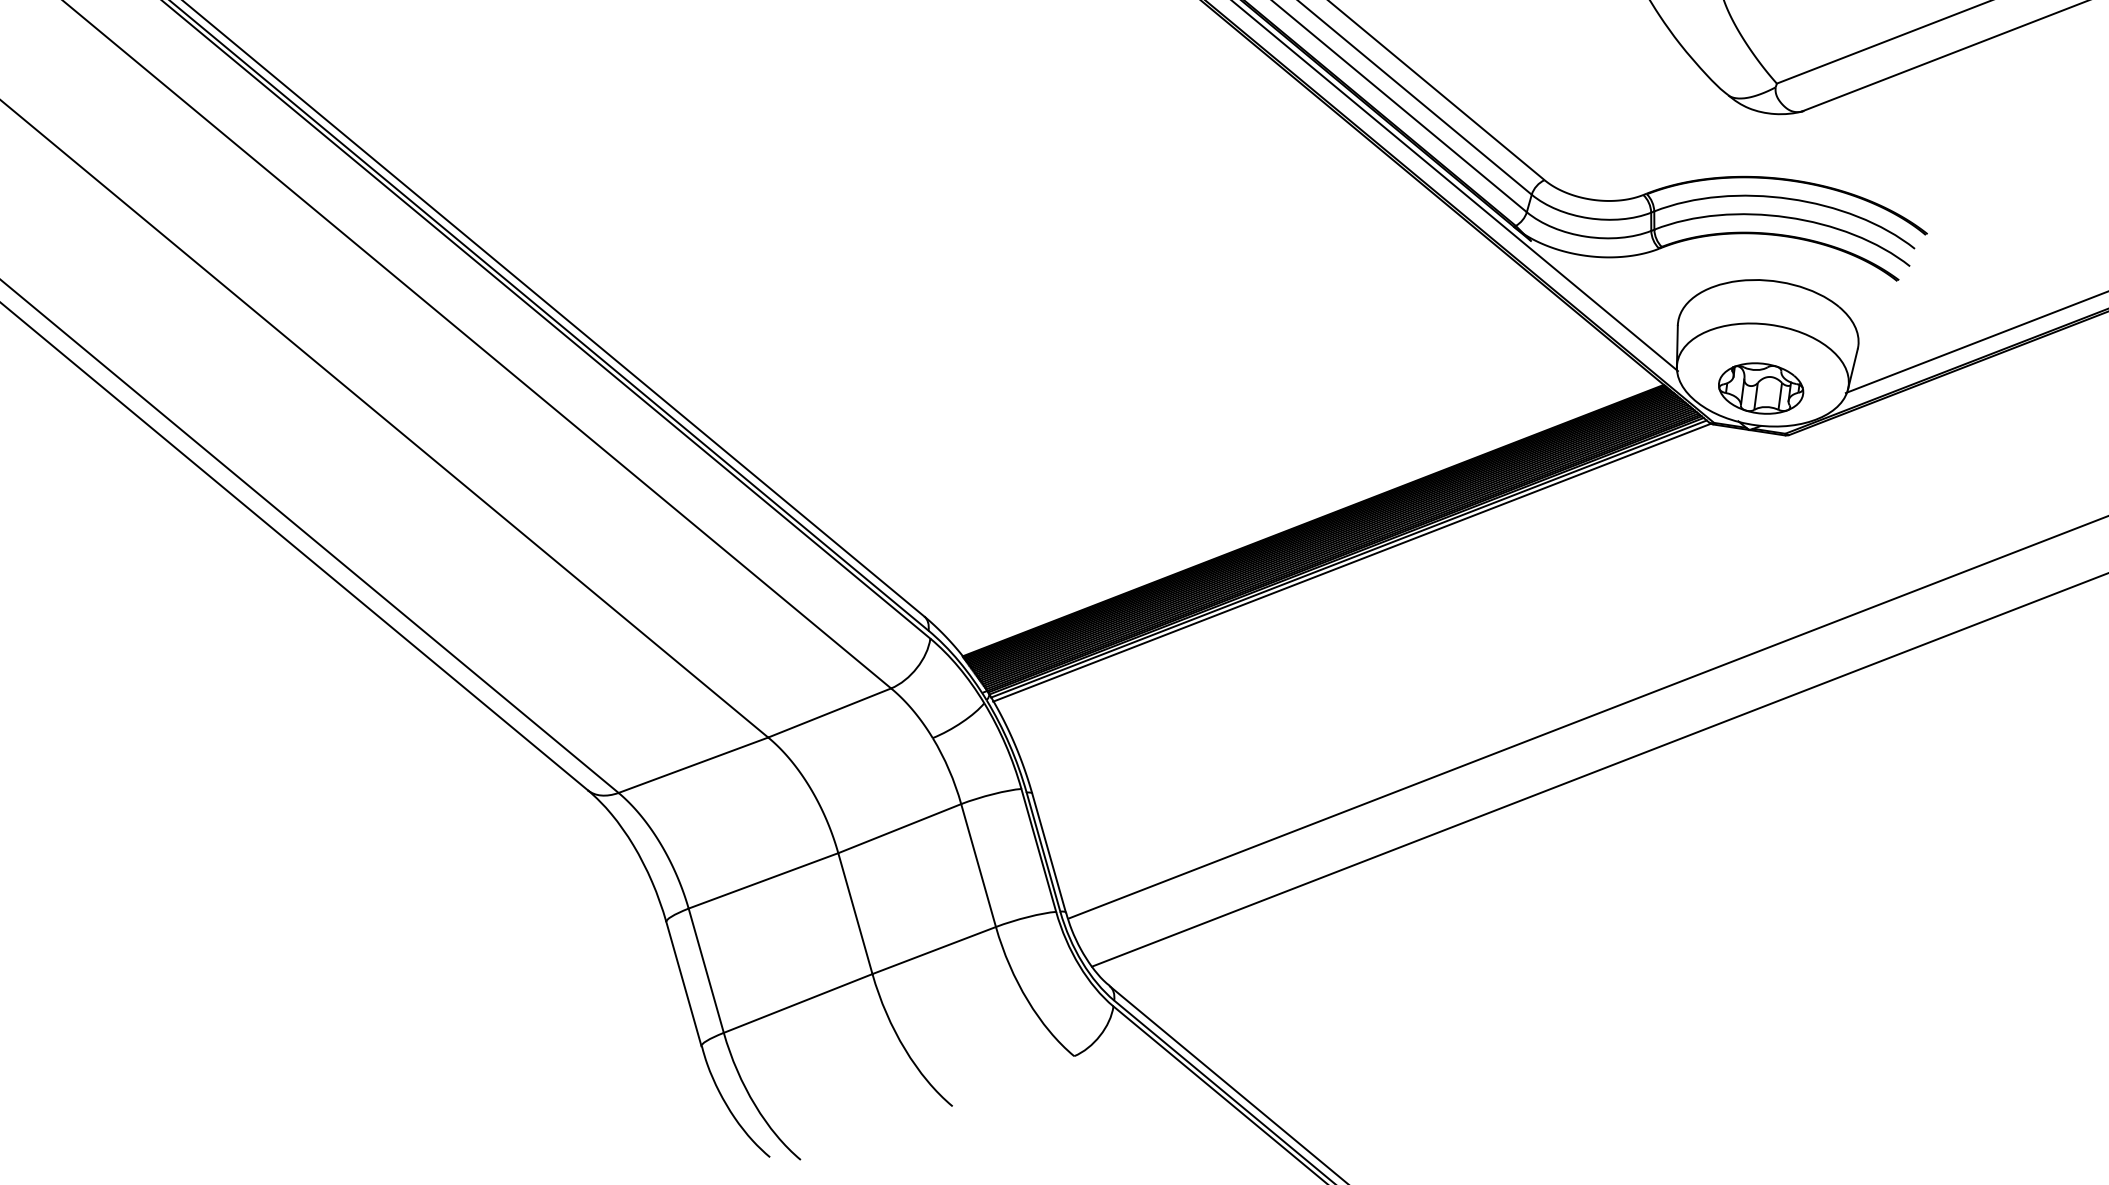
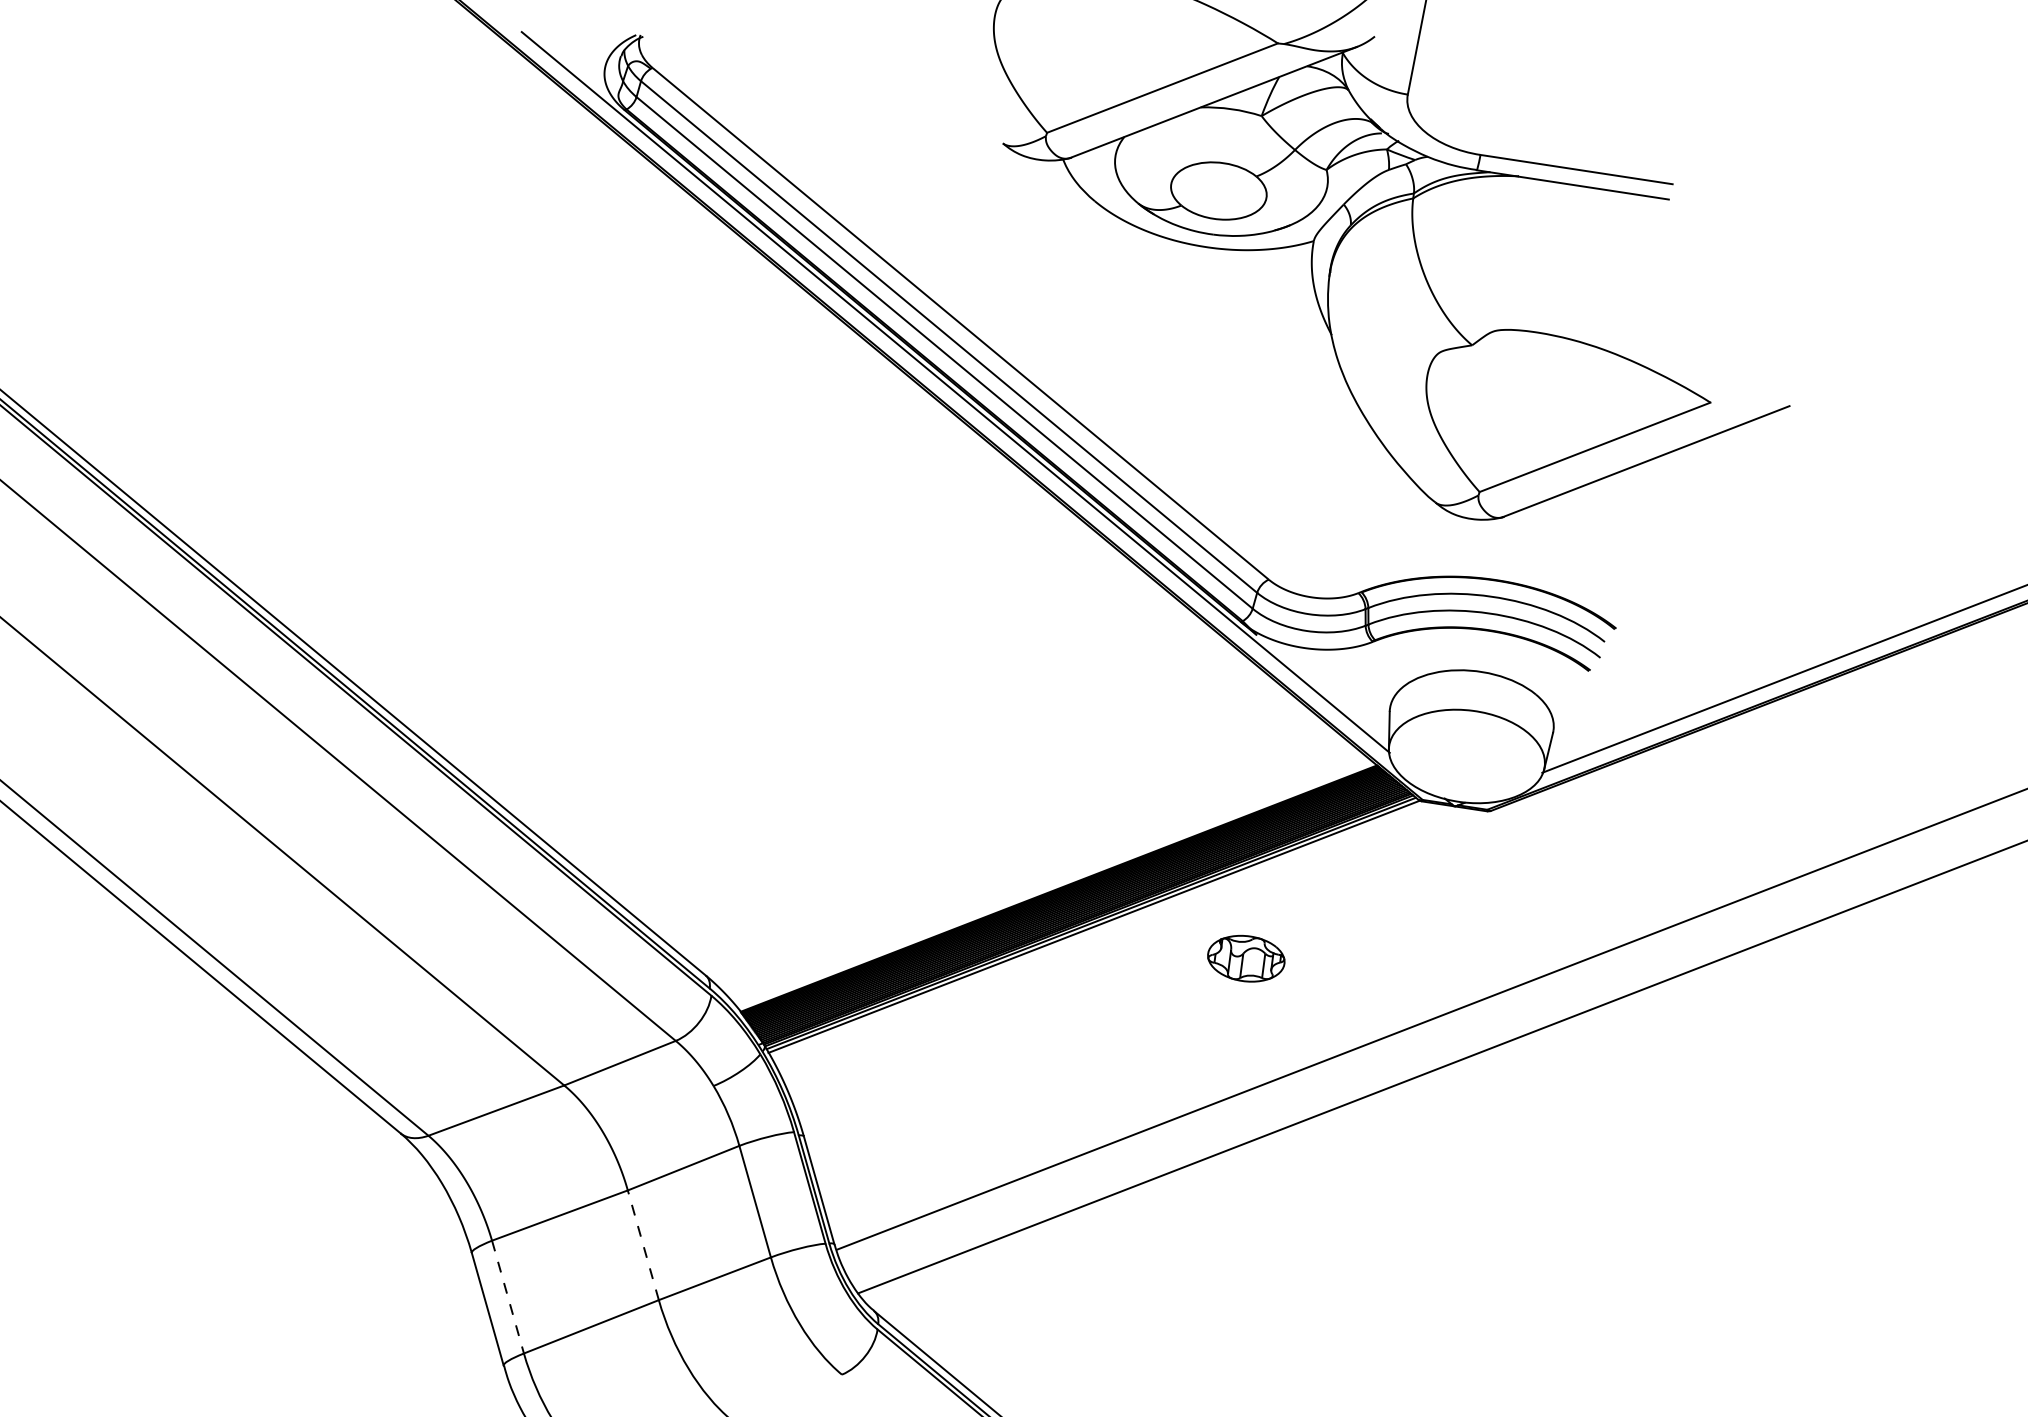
part: (1761, 388) -> (1246, 958), moved
line: (855, 912) -> (643, 1244), solid -> dashed
line: (706, 971) -> (508, 1297), solid -> dashed

